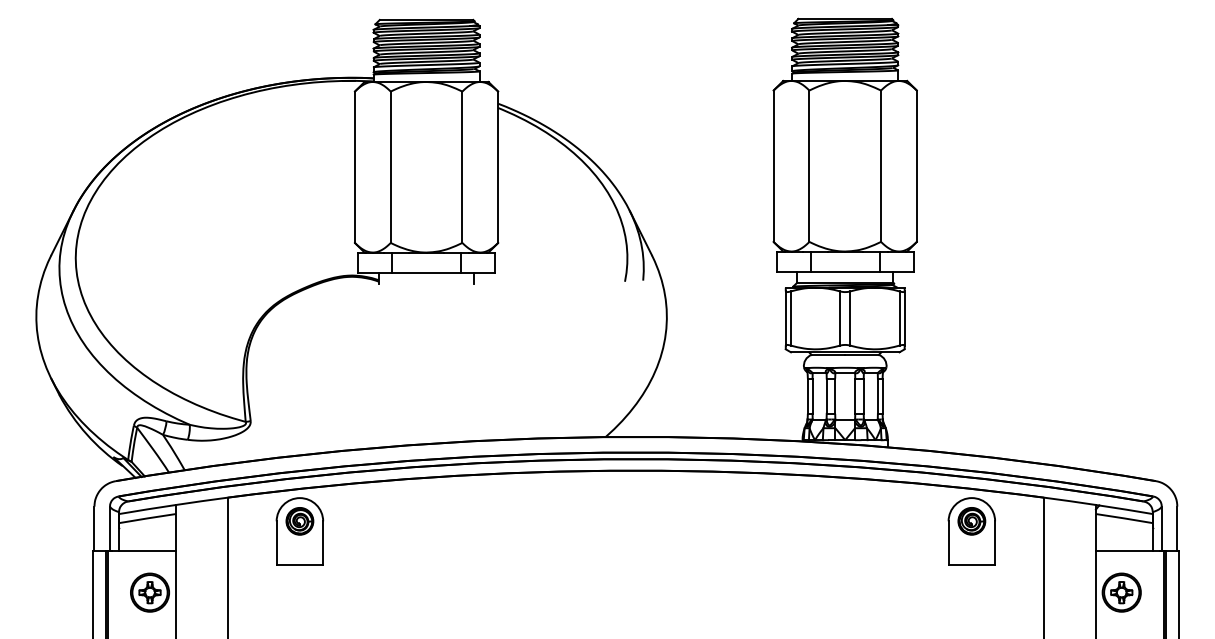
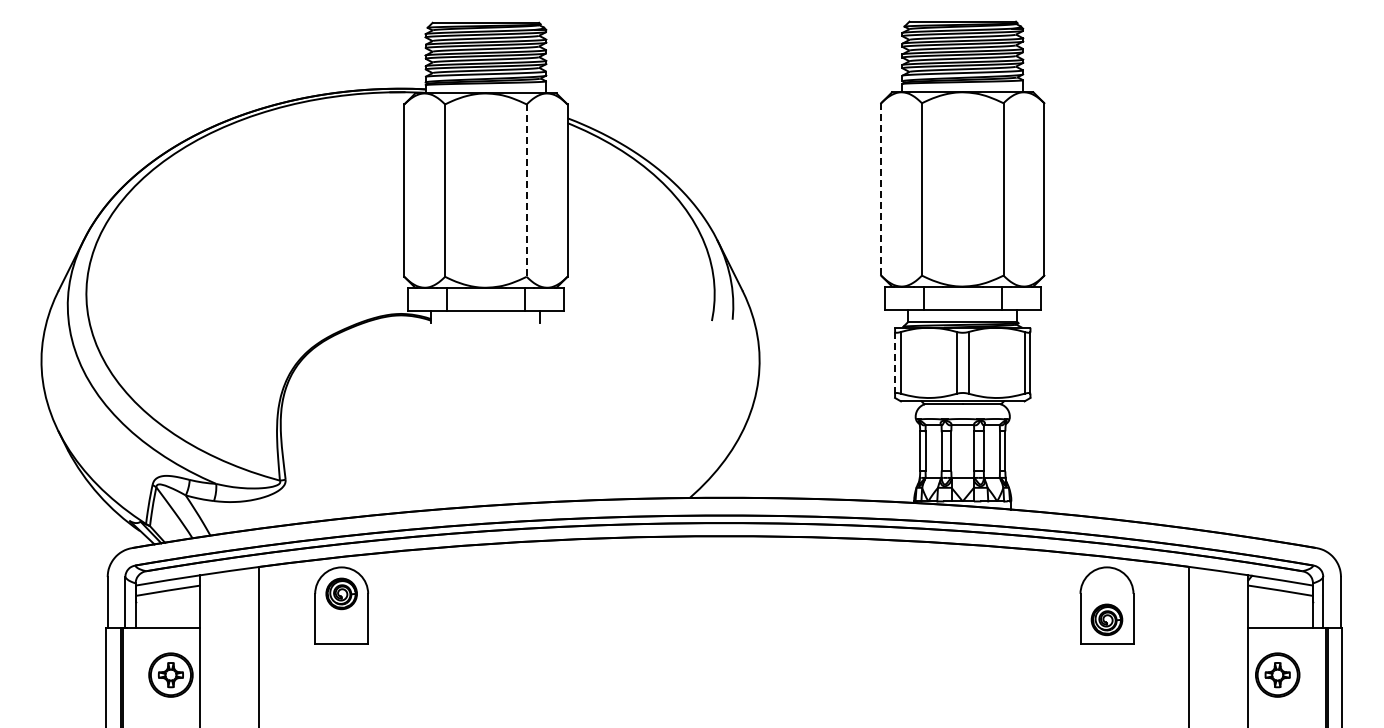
line: (773, 166) -> (881, 189), solid -> dashed
line: (462, 168) -> (526, 191), solid -> dashed
line: (786, 318) -> (895, 362), solid -> dashed
part: (971, 521) -> (1106, 619), moved

